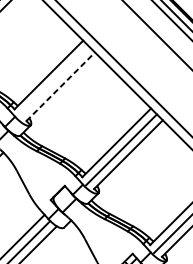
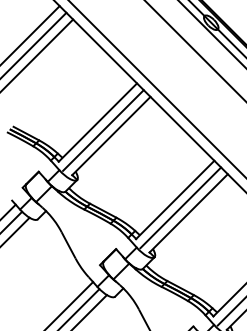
line: (53, 81) -> (103, 130), added
line: (60, 86) -> (111, 135), dashed -> solid

